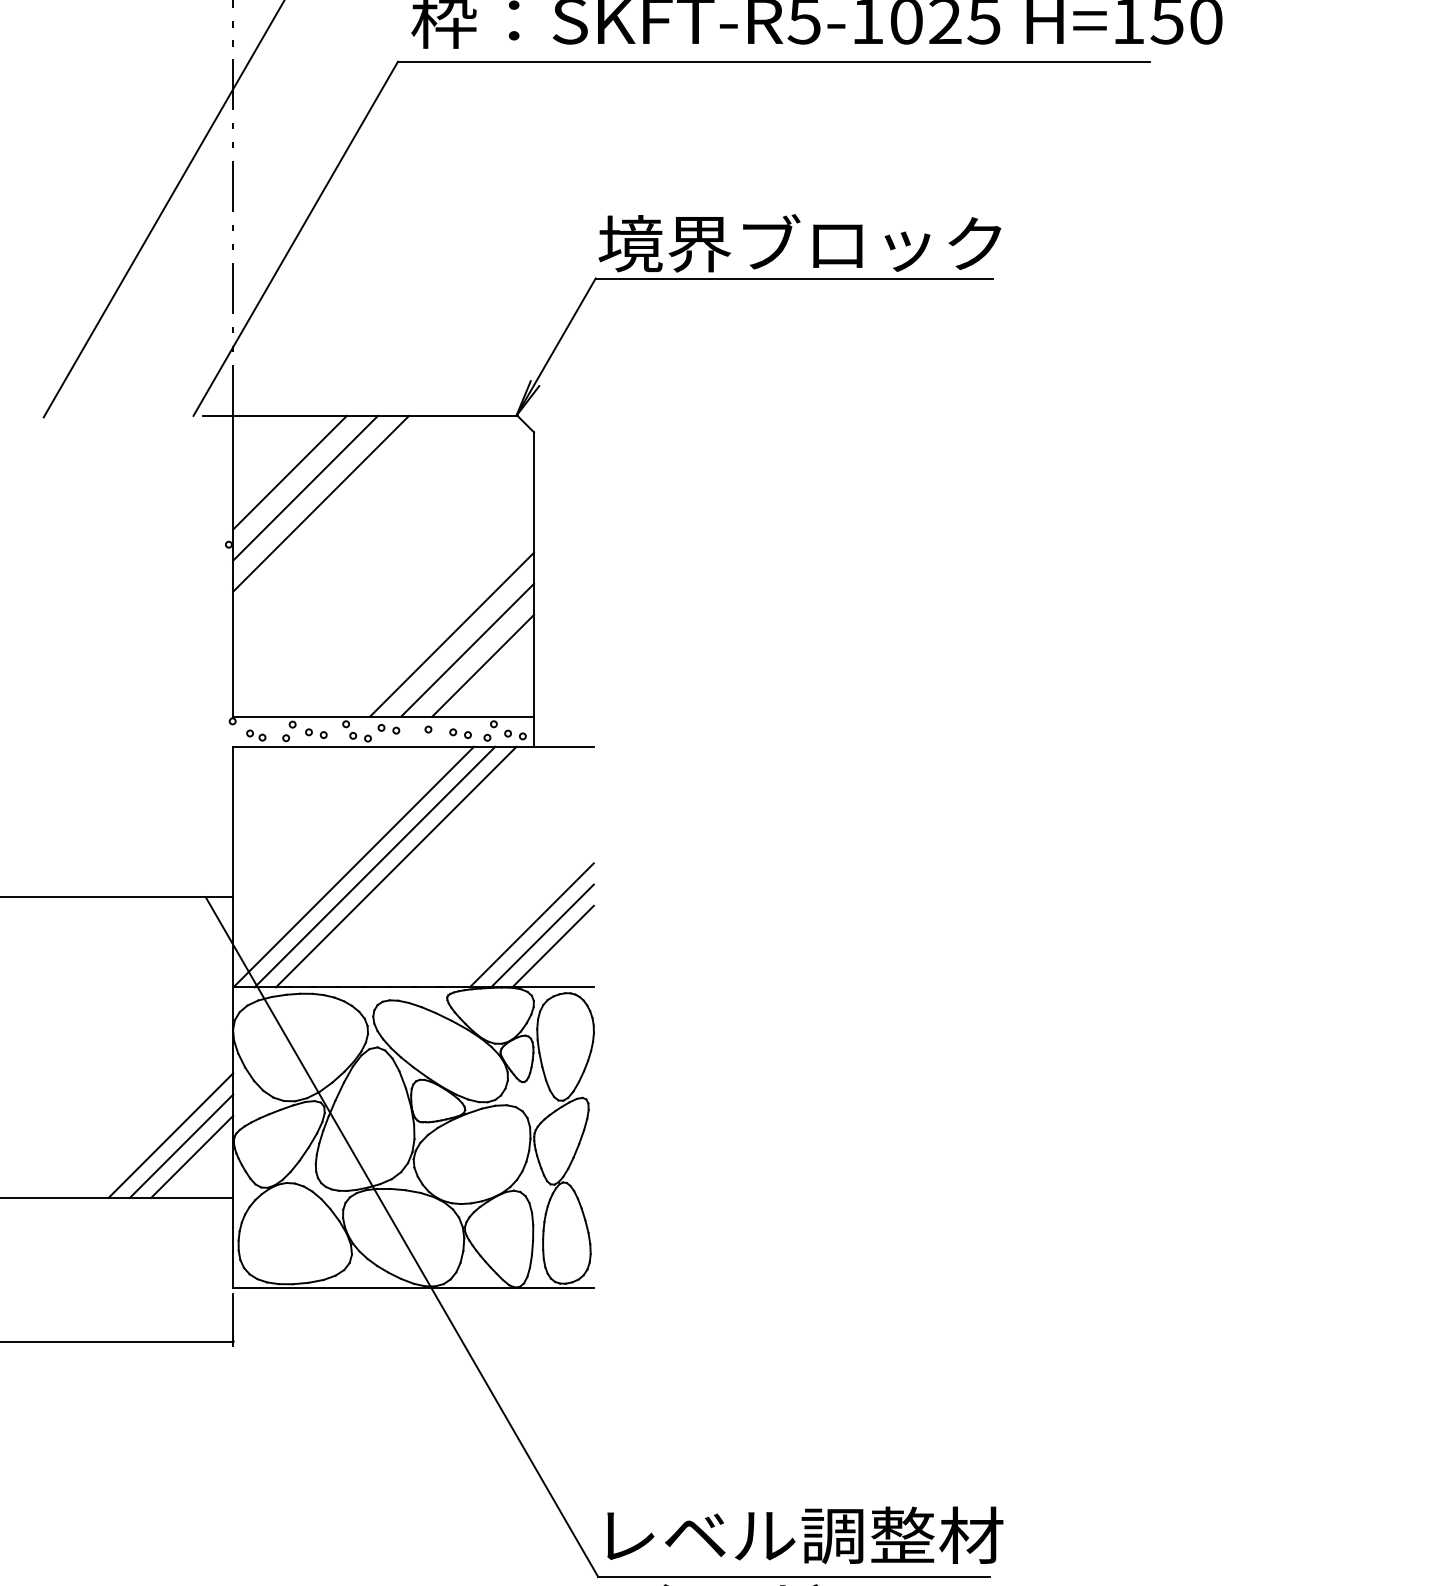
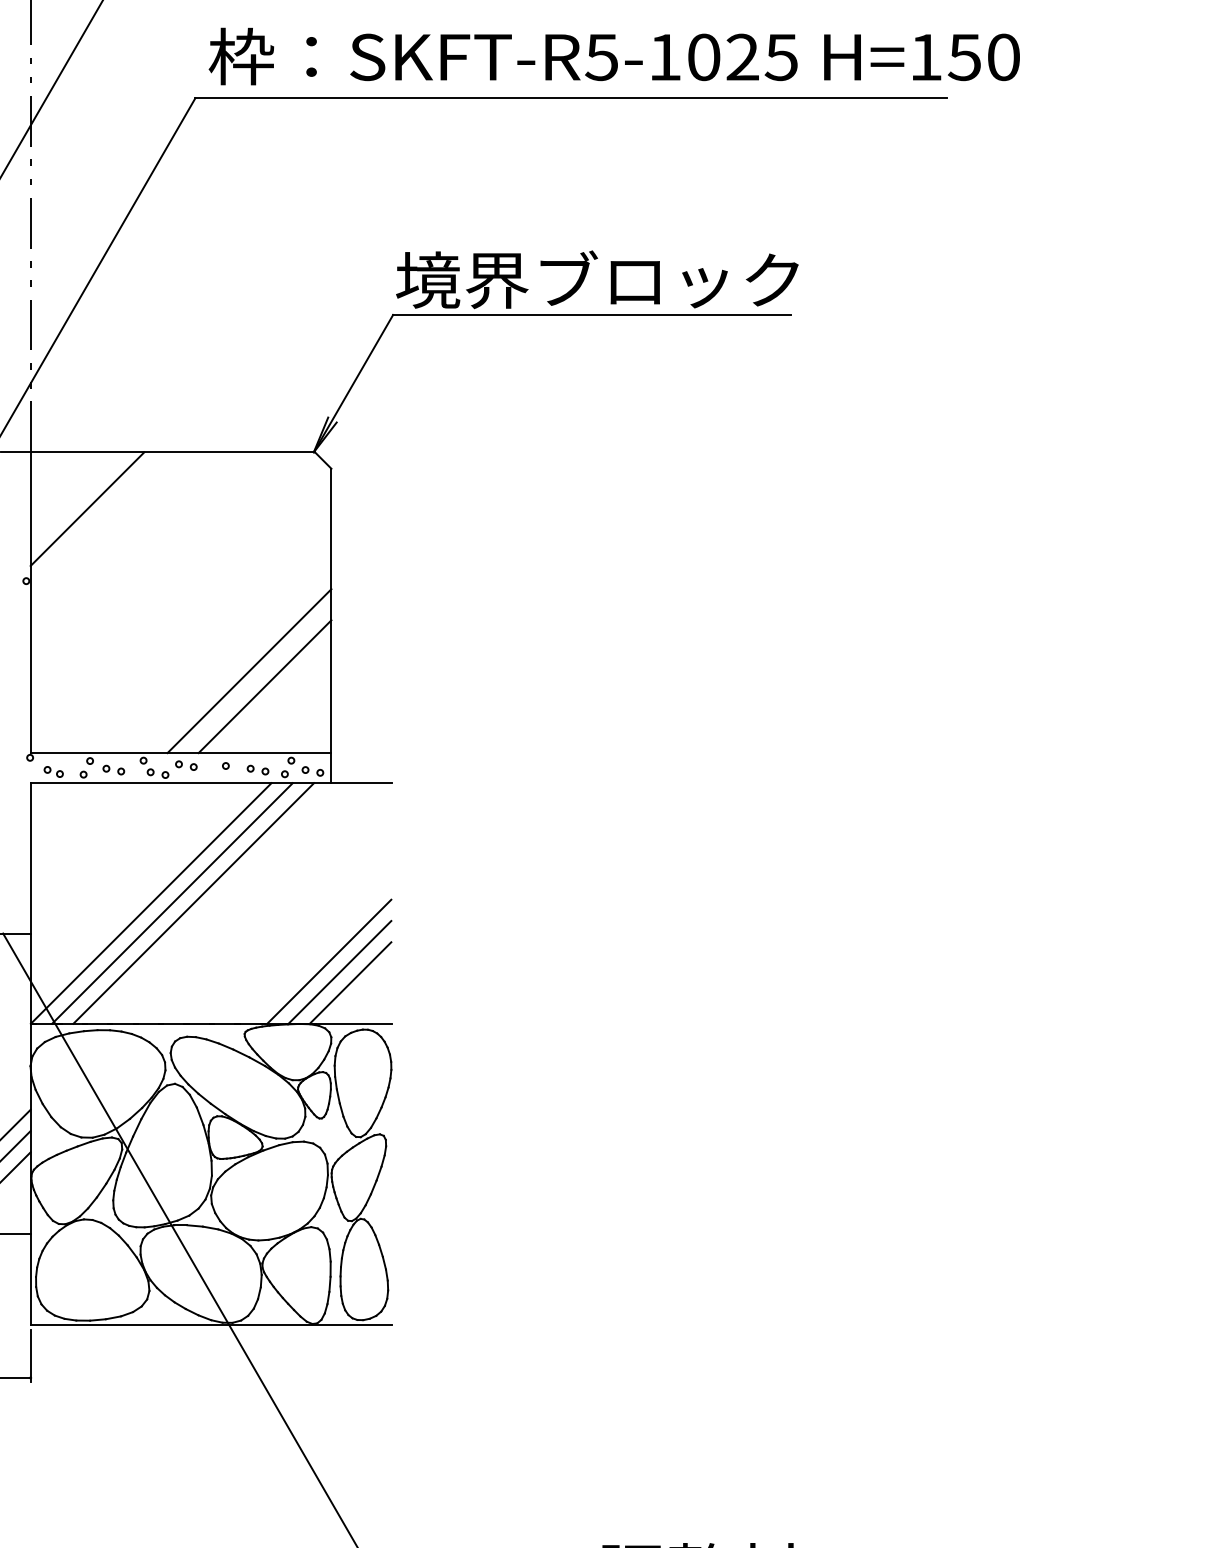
line: (305, 487) -> (102, 523), removed
line: (321, 503) -> (118, 539), removed
line: (482, 665) -> (279, 701), removed

